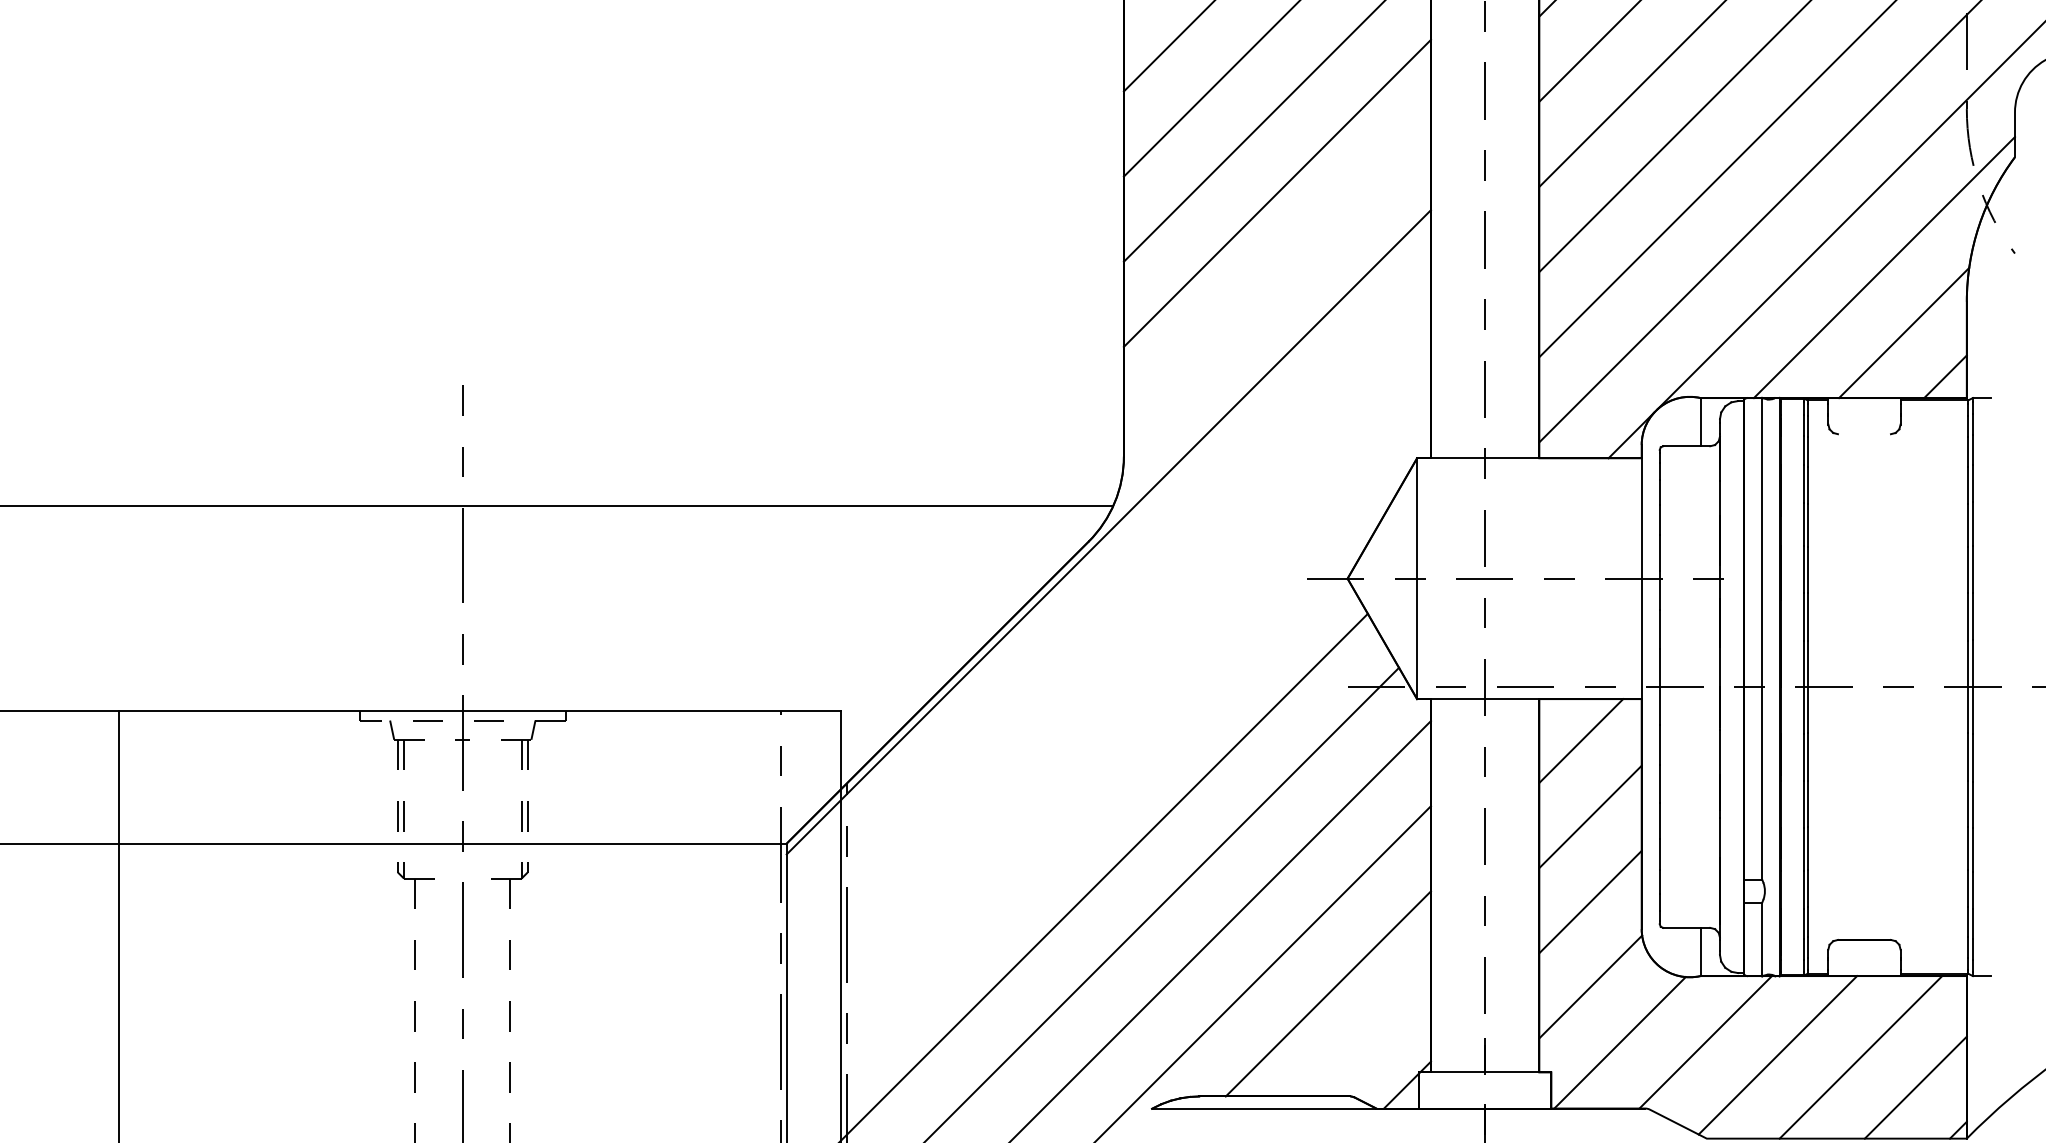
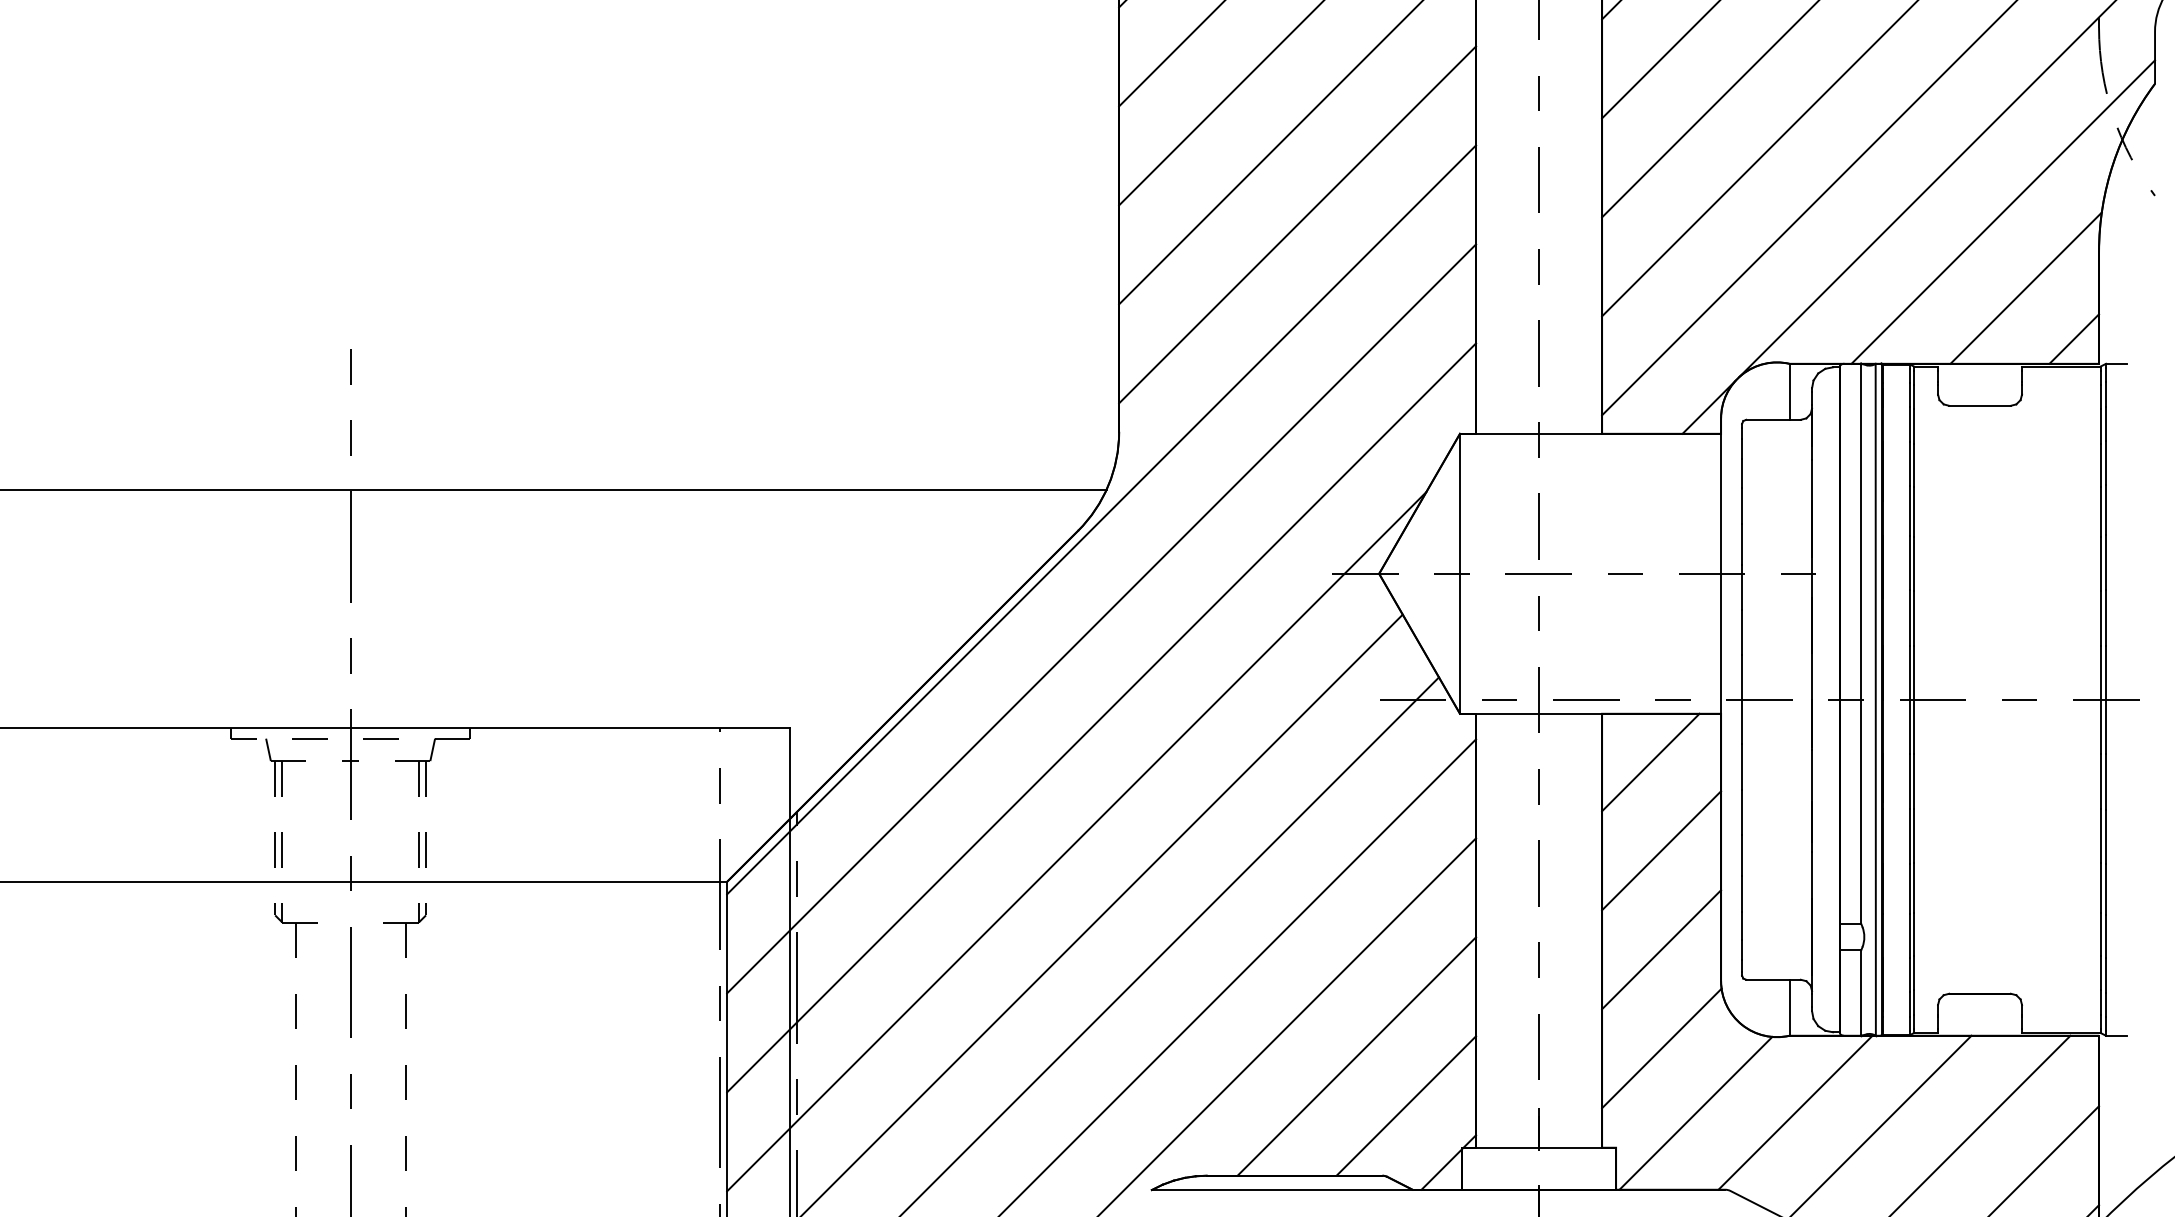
line: (1276, 278) -> (1296, 224), added
line: (1863, 434) -> (1978, 406), added
line: (1108, 617) -> (1101, 618), added
line: (1774, 687) -> (1875, 700), added
line: (1108, 702) -> (1101, 717), added
line: (1087, 808) -> (1076, 840), added
line: (1370, 1036) -> (1405, 1106), added

